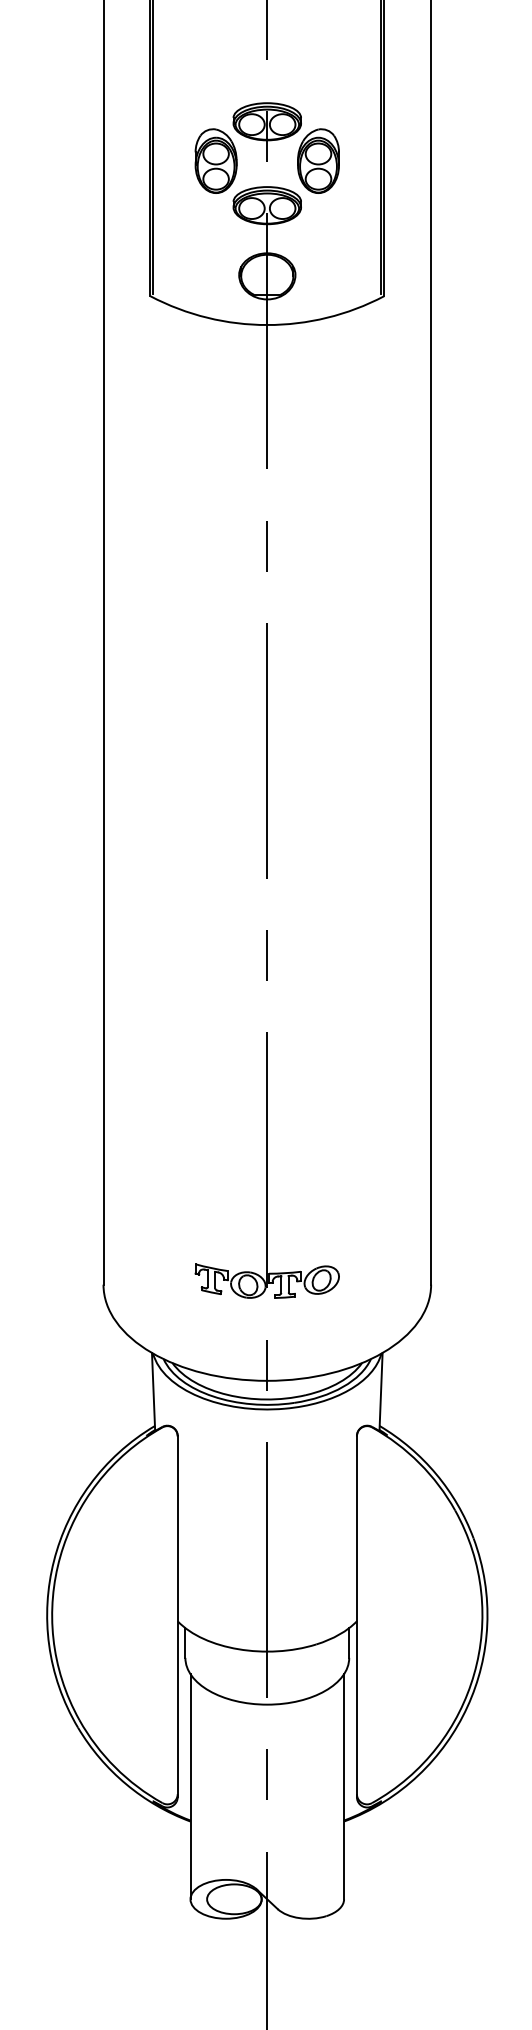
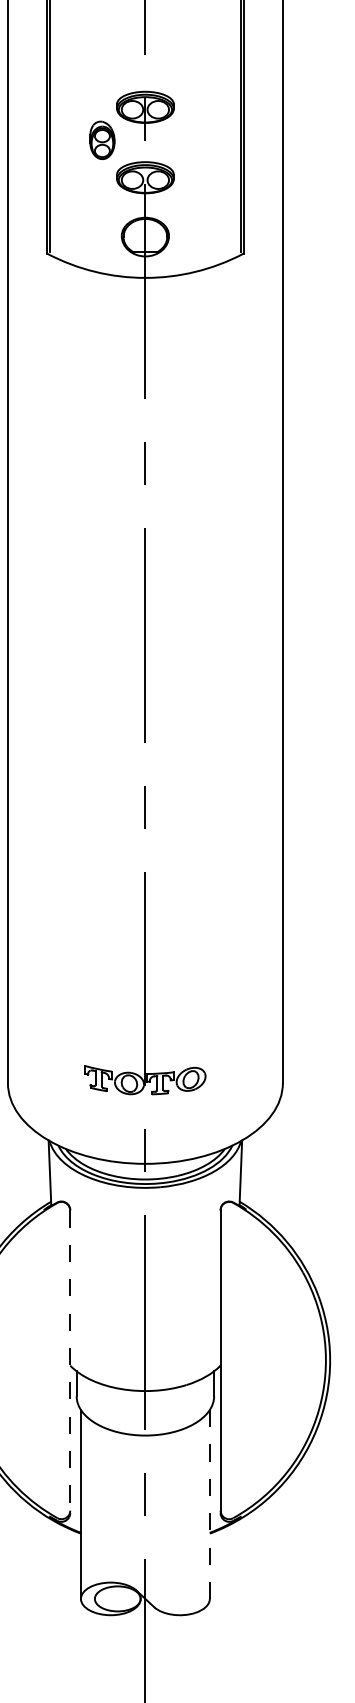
part: (215, 160) -> (101, 139), size x0.7
part: (318, 160) -> (188, 139), removed
line: (177, 1617) -> (70, 1362), solid -> dashed
line: (344, 1786) -> (210, 1504), solid -> dashed

